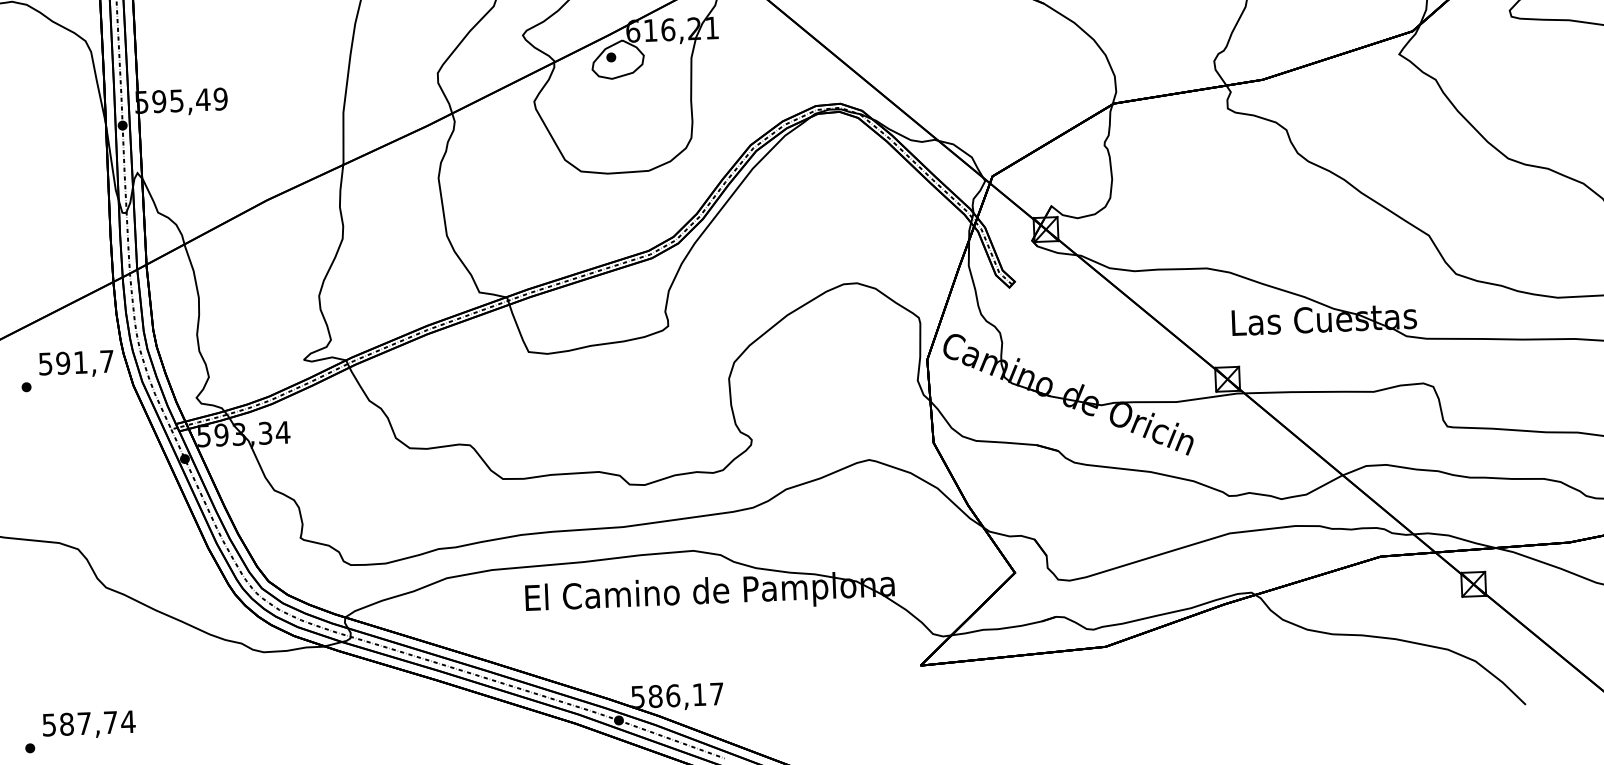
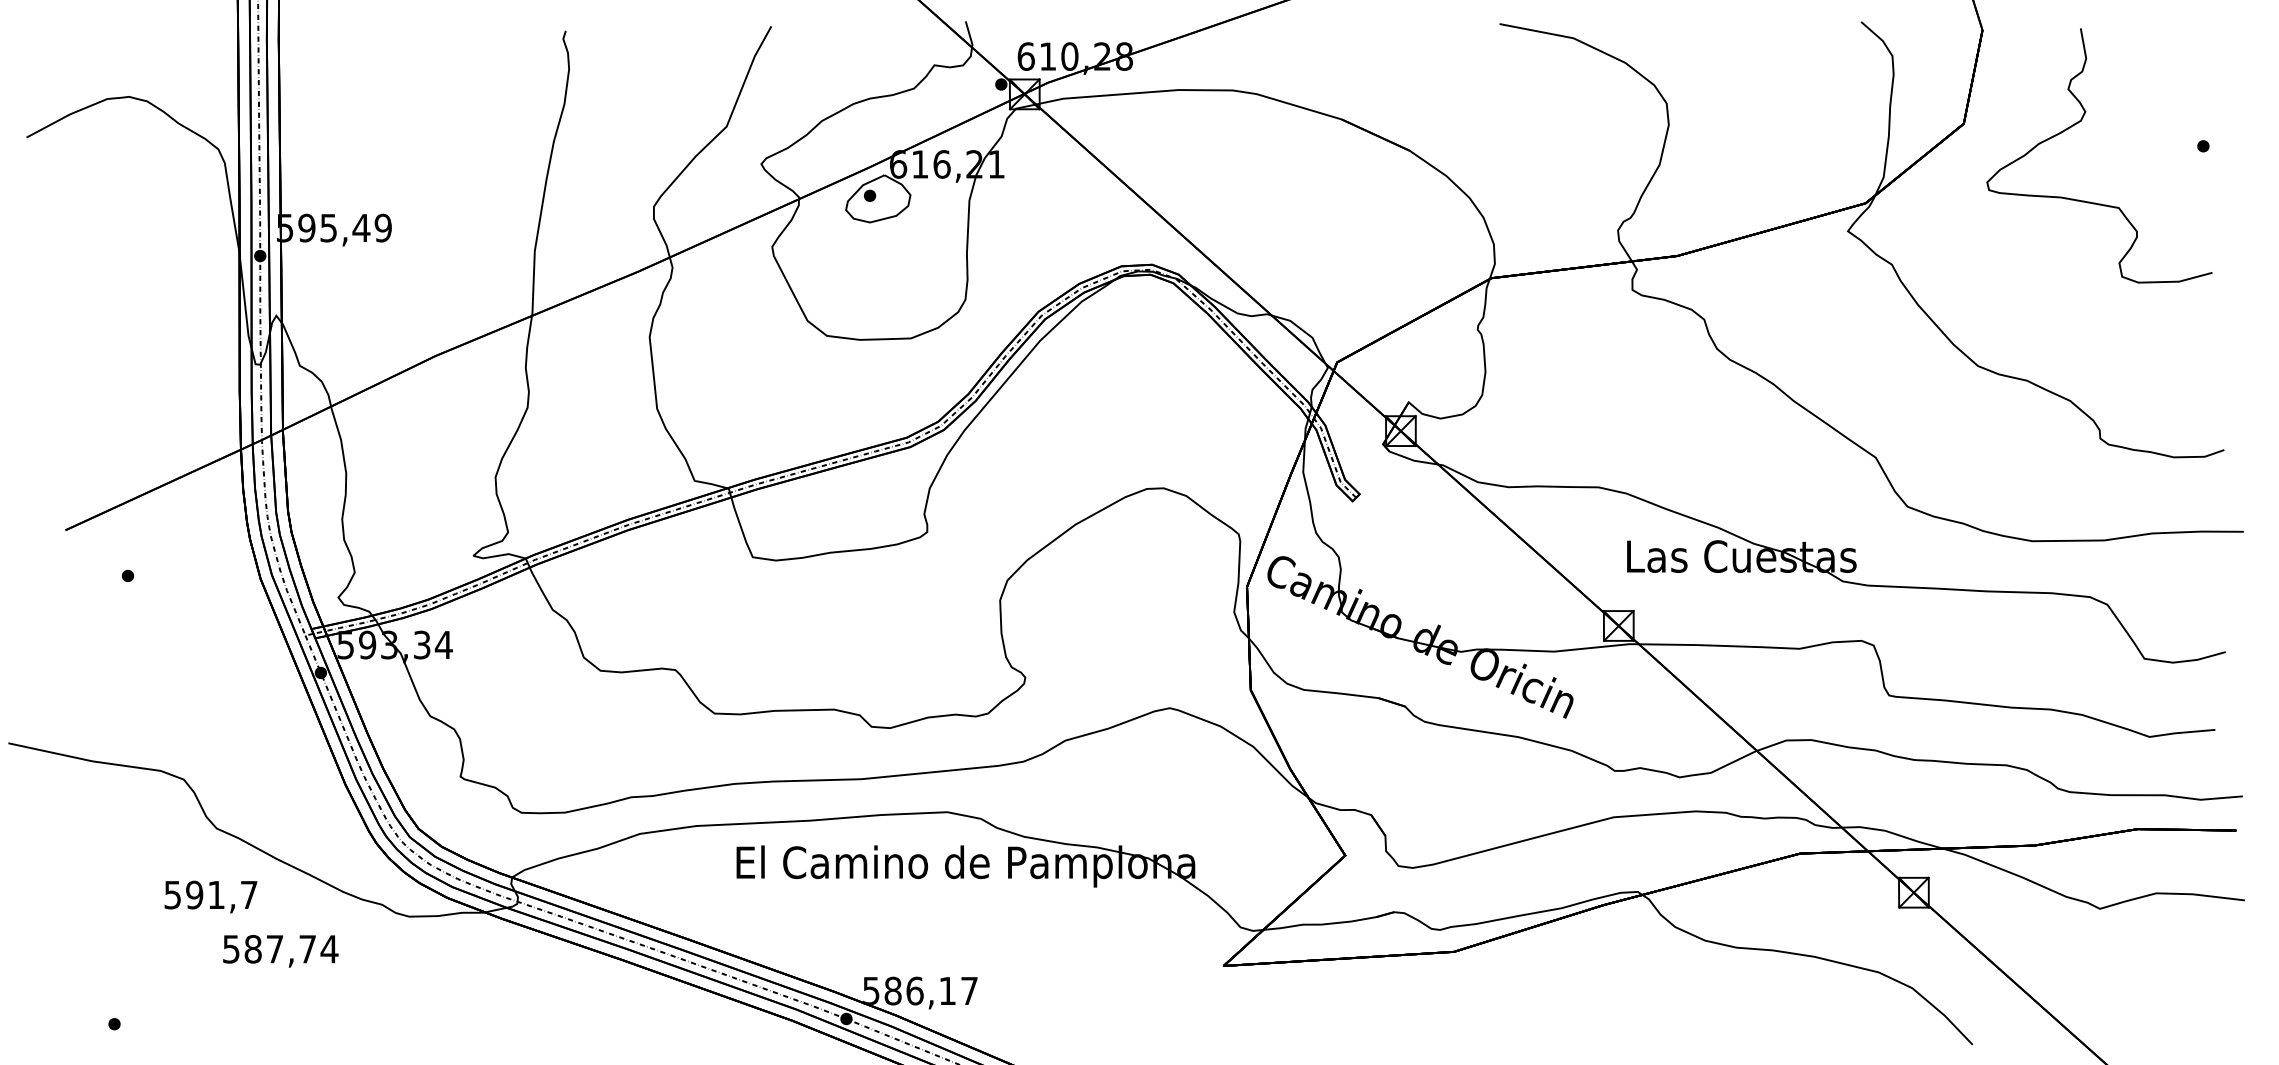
text: (76, 363) -> (210, 896), moved
text: (88, 725) -> (280, 951), moved

